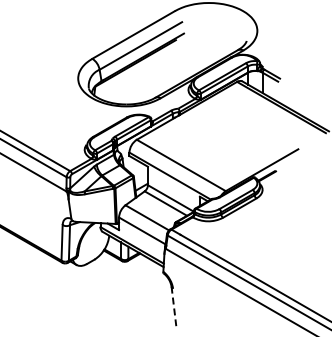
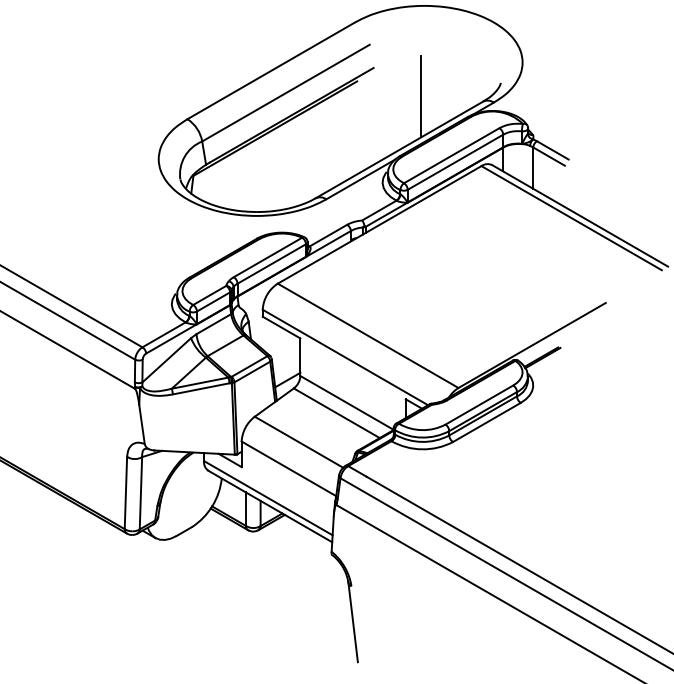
line: (207, 47) -> (421, 96), added
line: (173, 306) -> (352, 622), dashed -> solid

